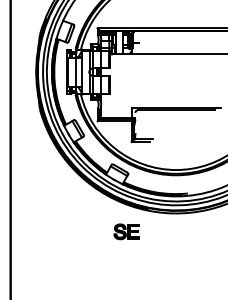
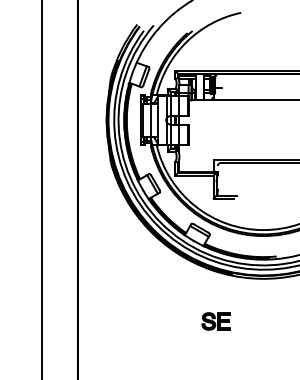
part: (126, 231) -> (215, 321), moved

